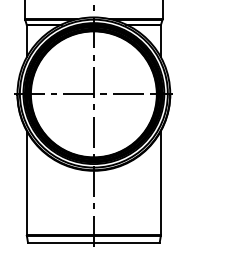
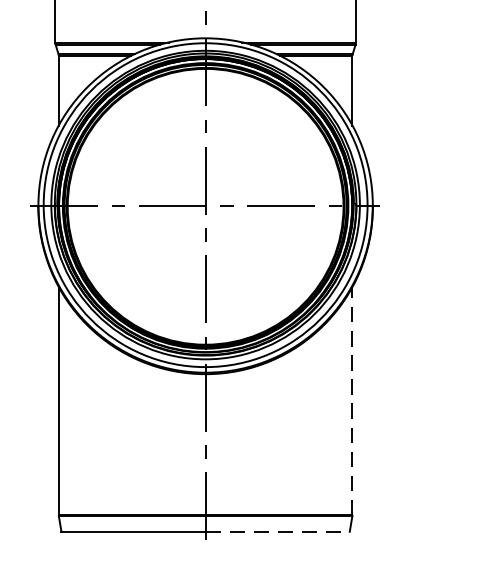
line: (160, 182) -> (351, 399), solid -> dashed
line: (126, 242) -> (277, 531), solid -> dashed

